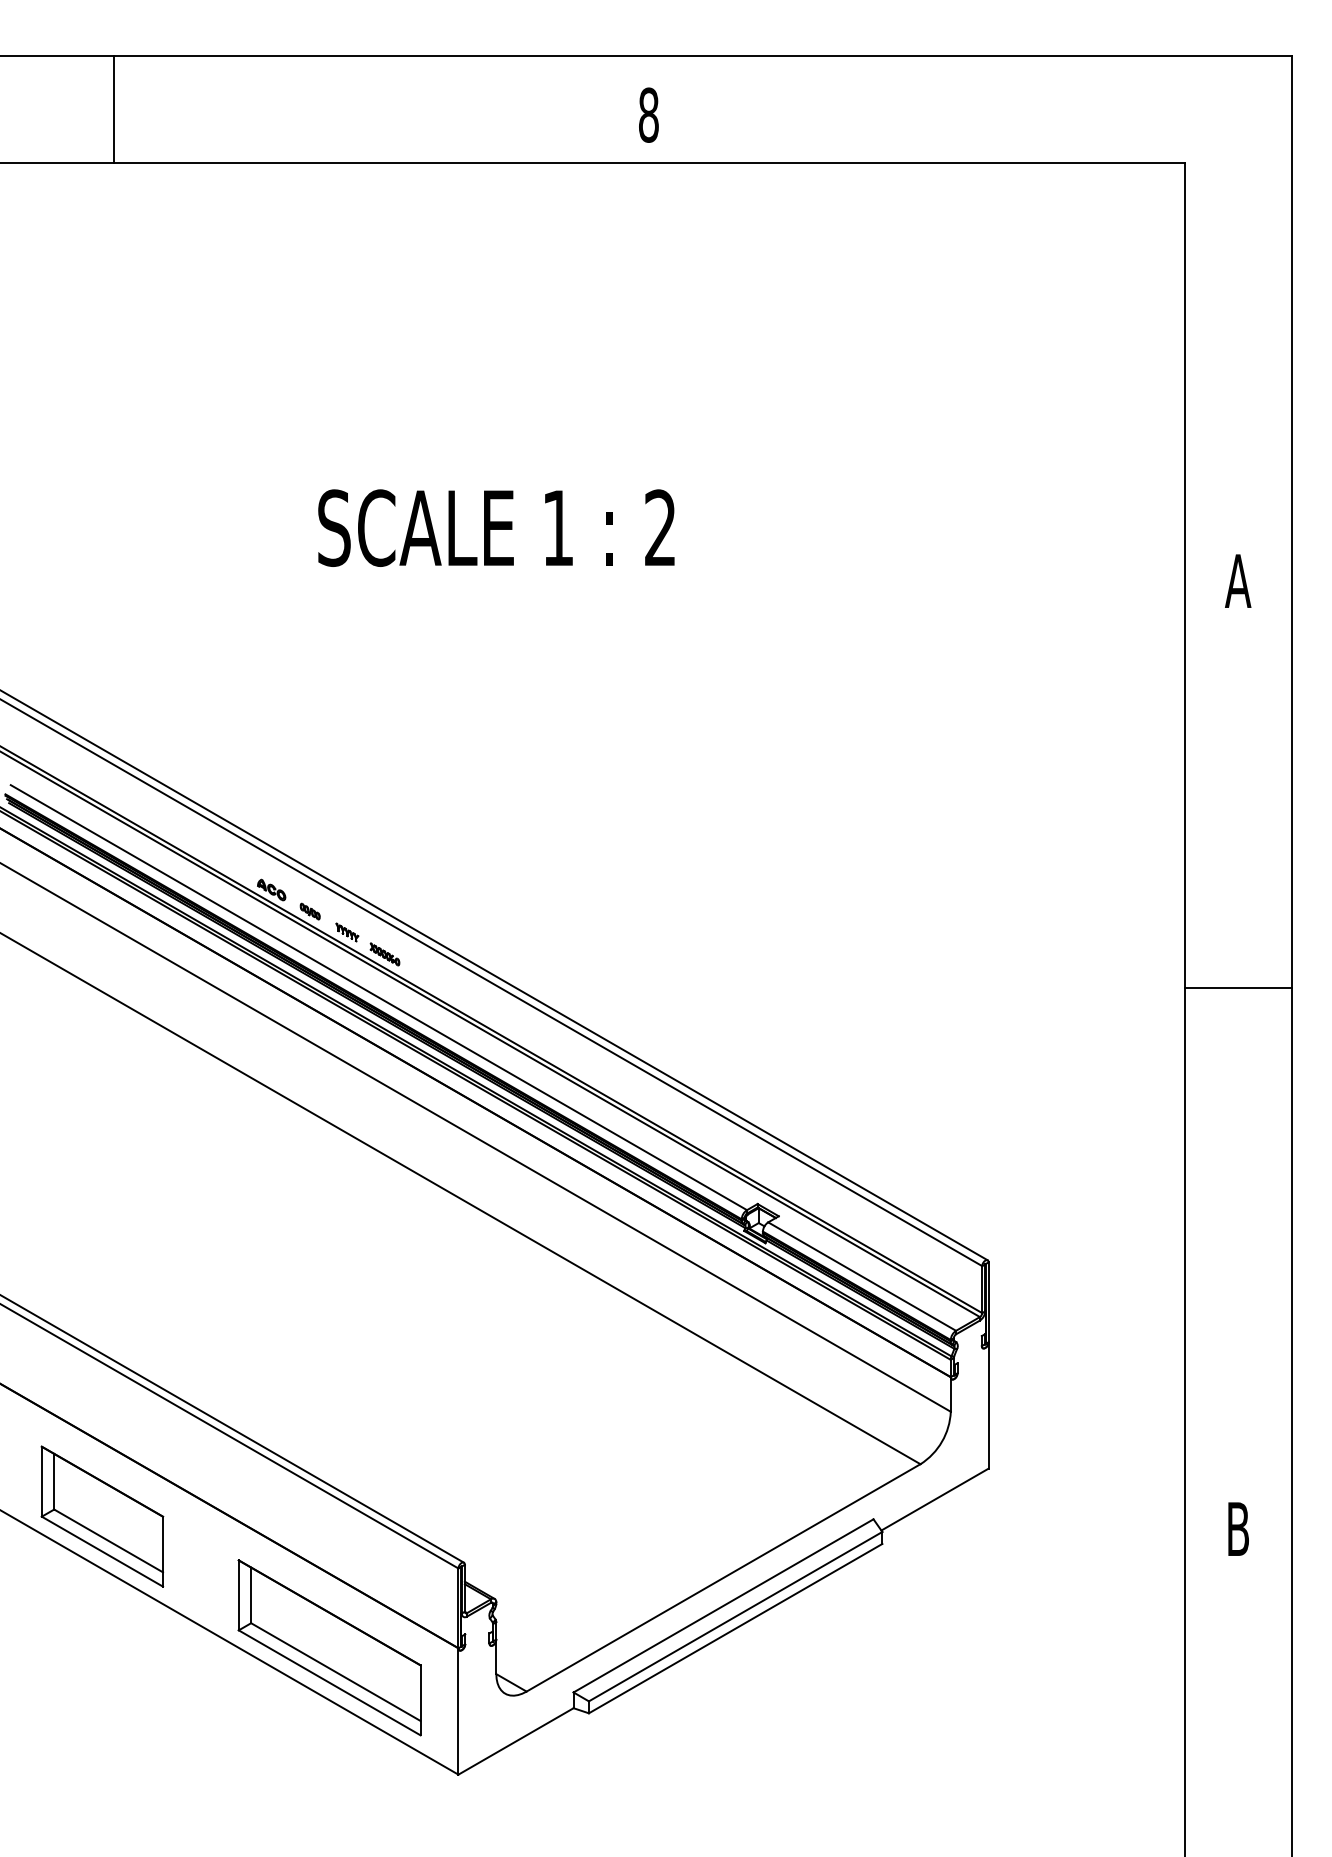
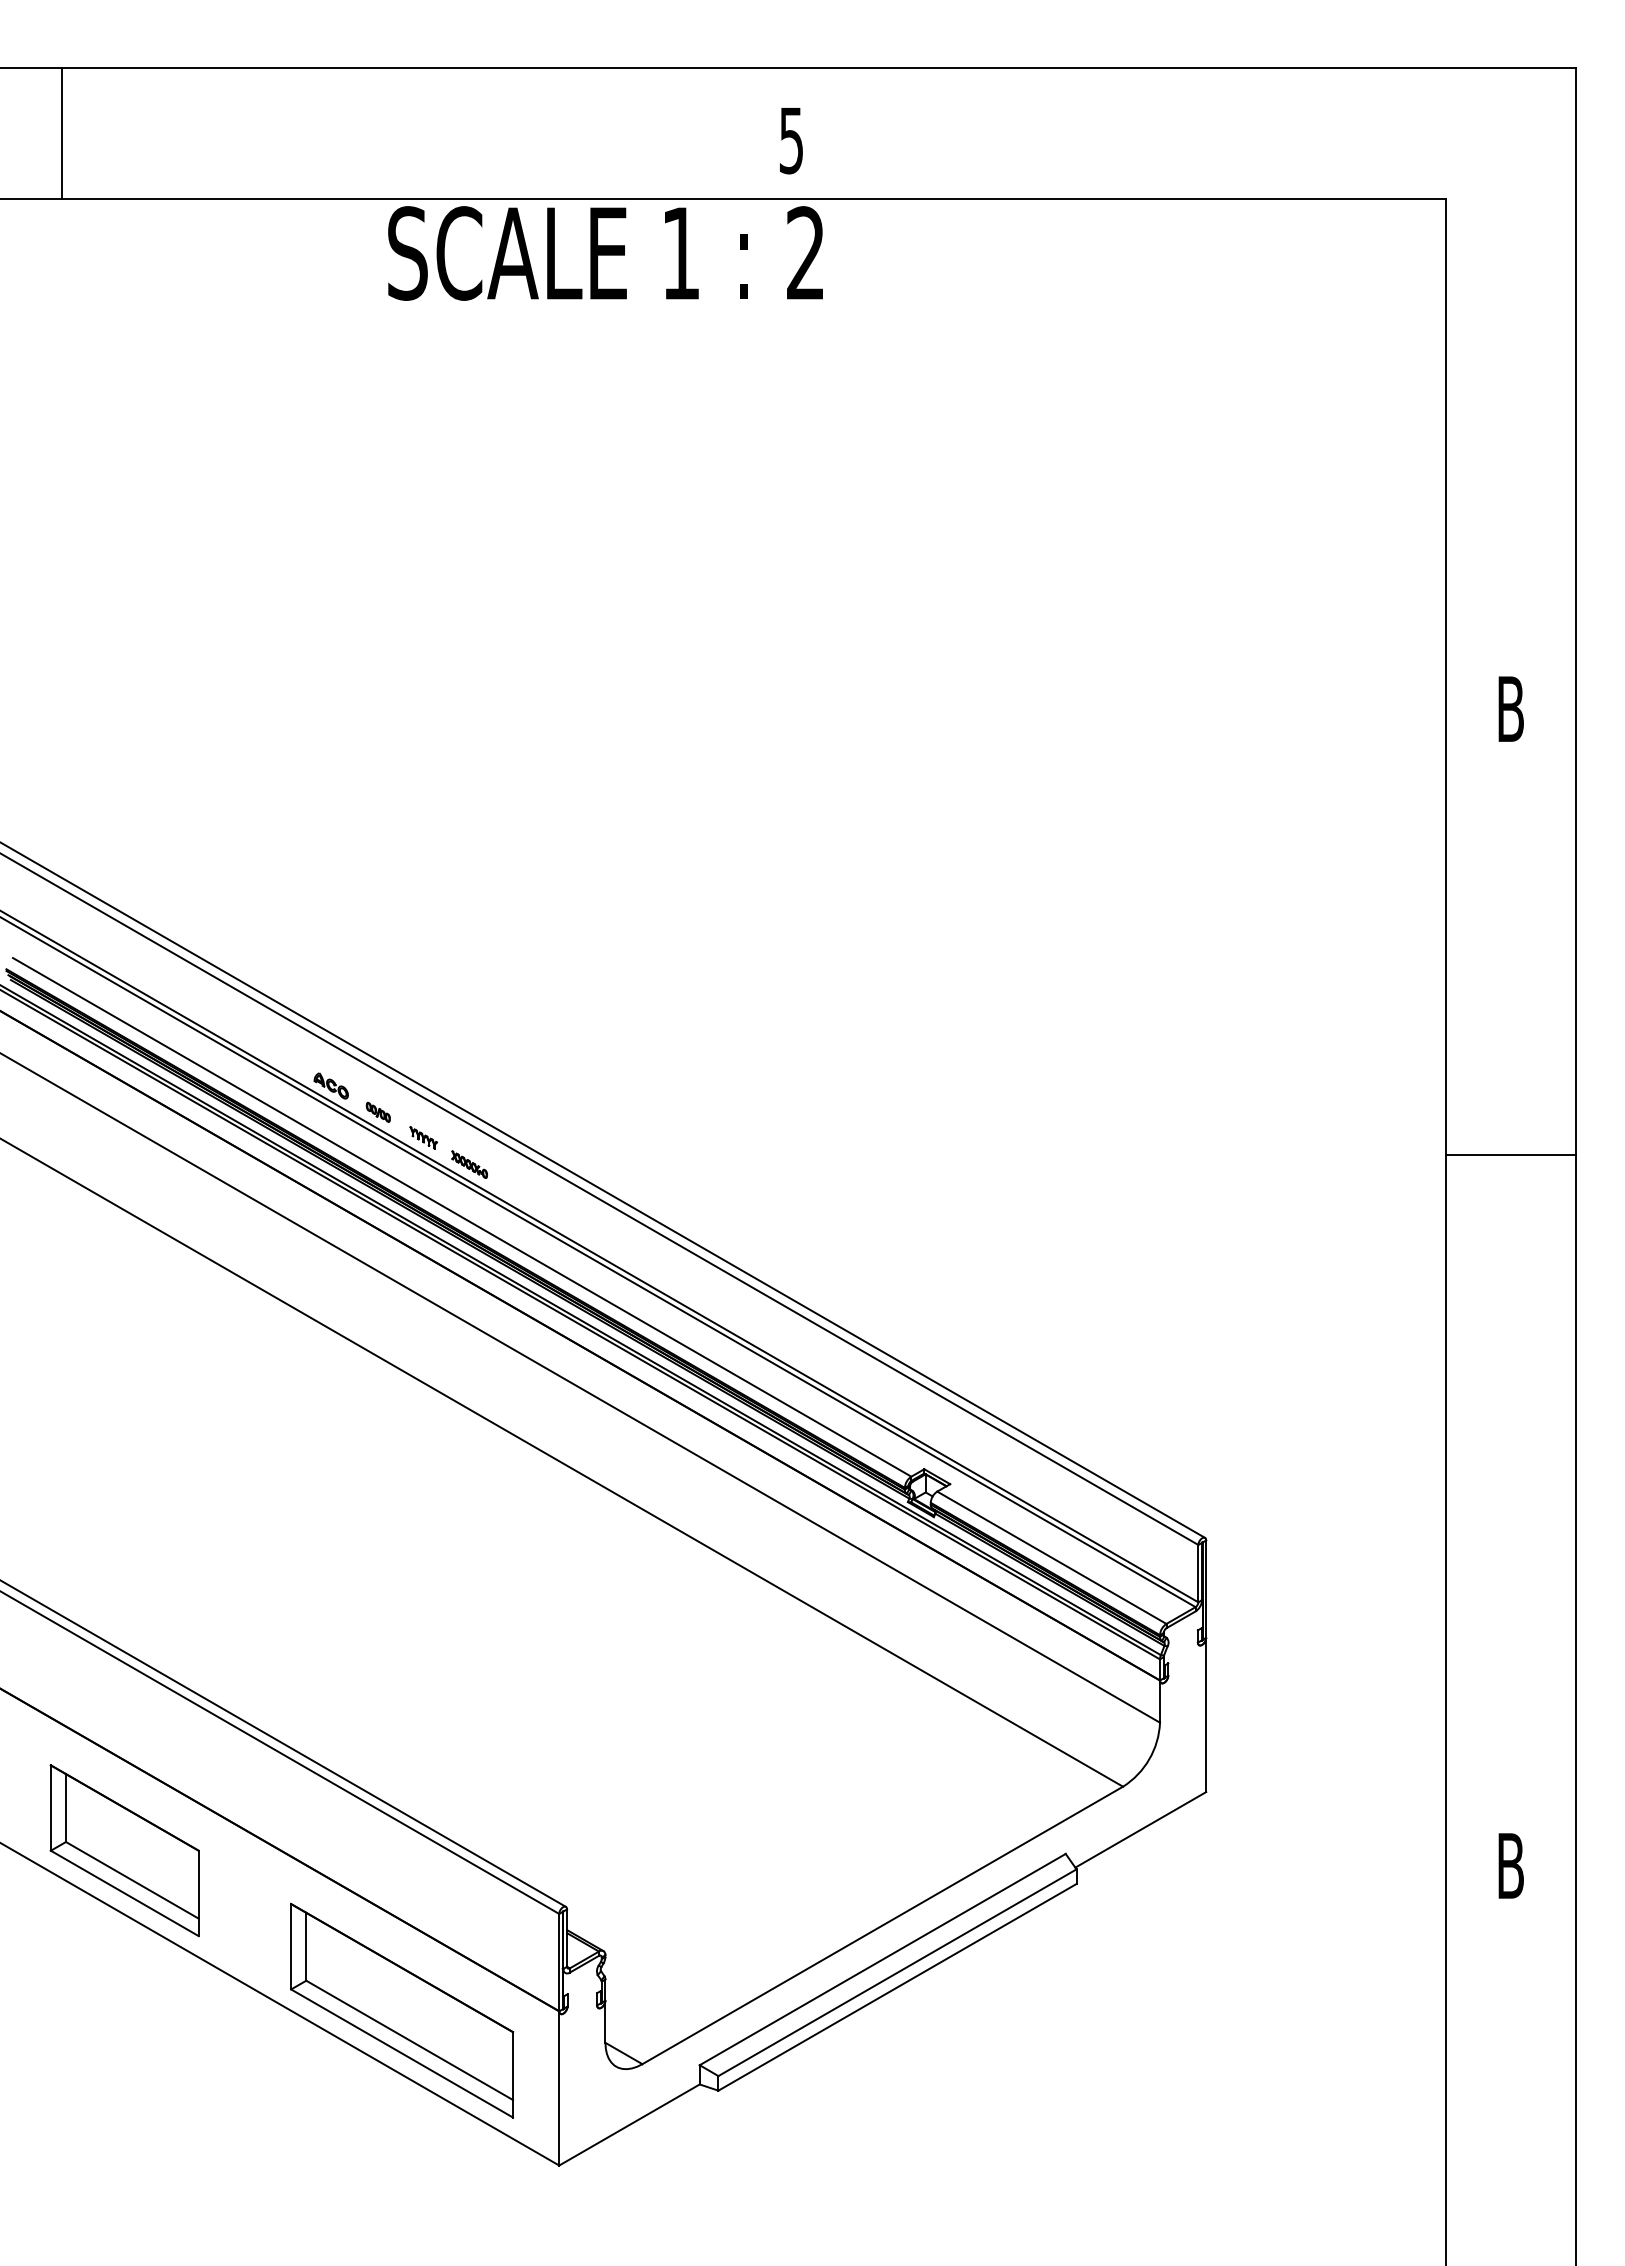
line: (113, 108) -> (61, 132), moved
text: (648, 115) -> (791, 140), 8 -> 5
text: (496, 528) -> (605, 253), moved
text: (1238, 580) -> (1510, 708), A -> B
line: (1238, 987) -> (1510, 1155), moved

